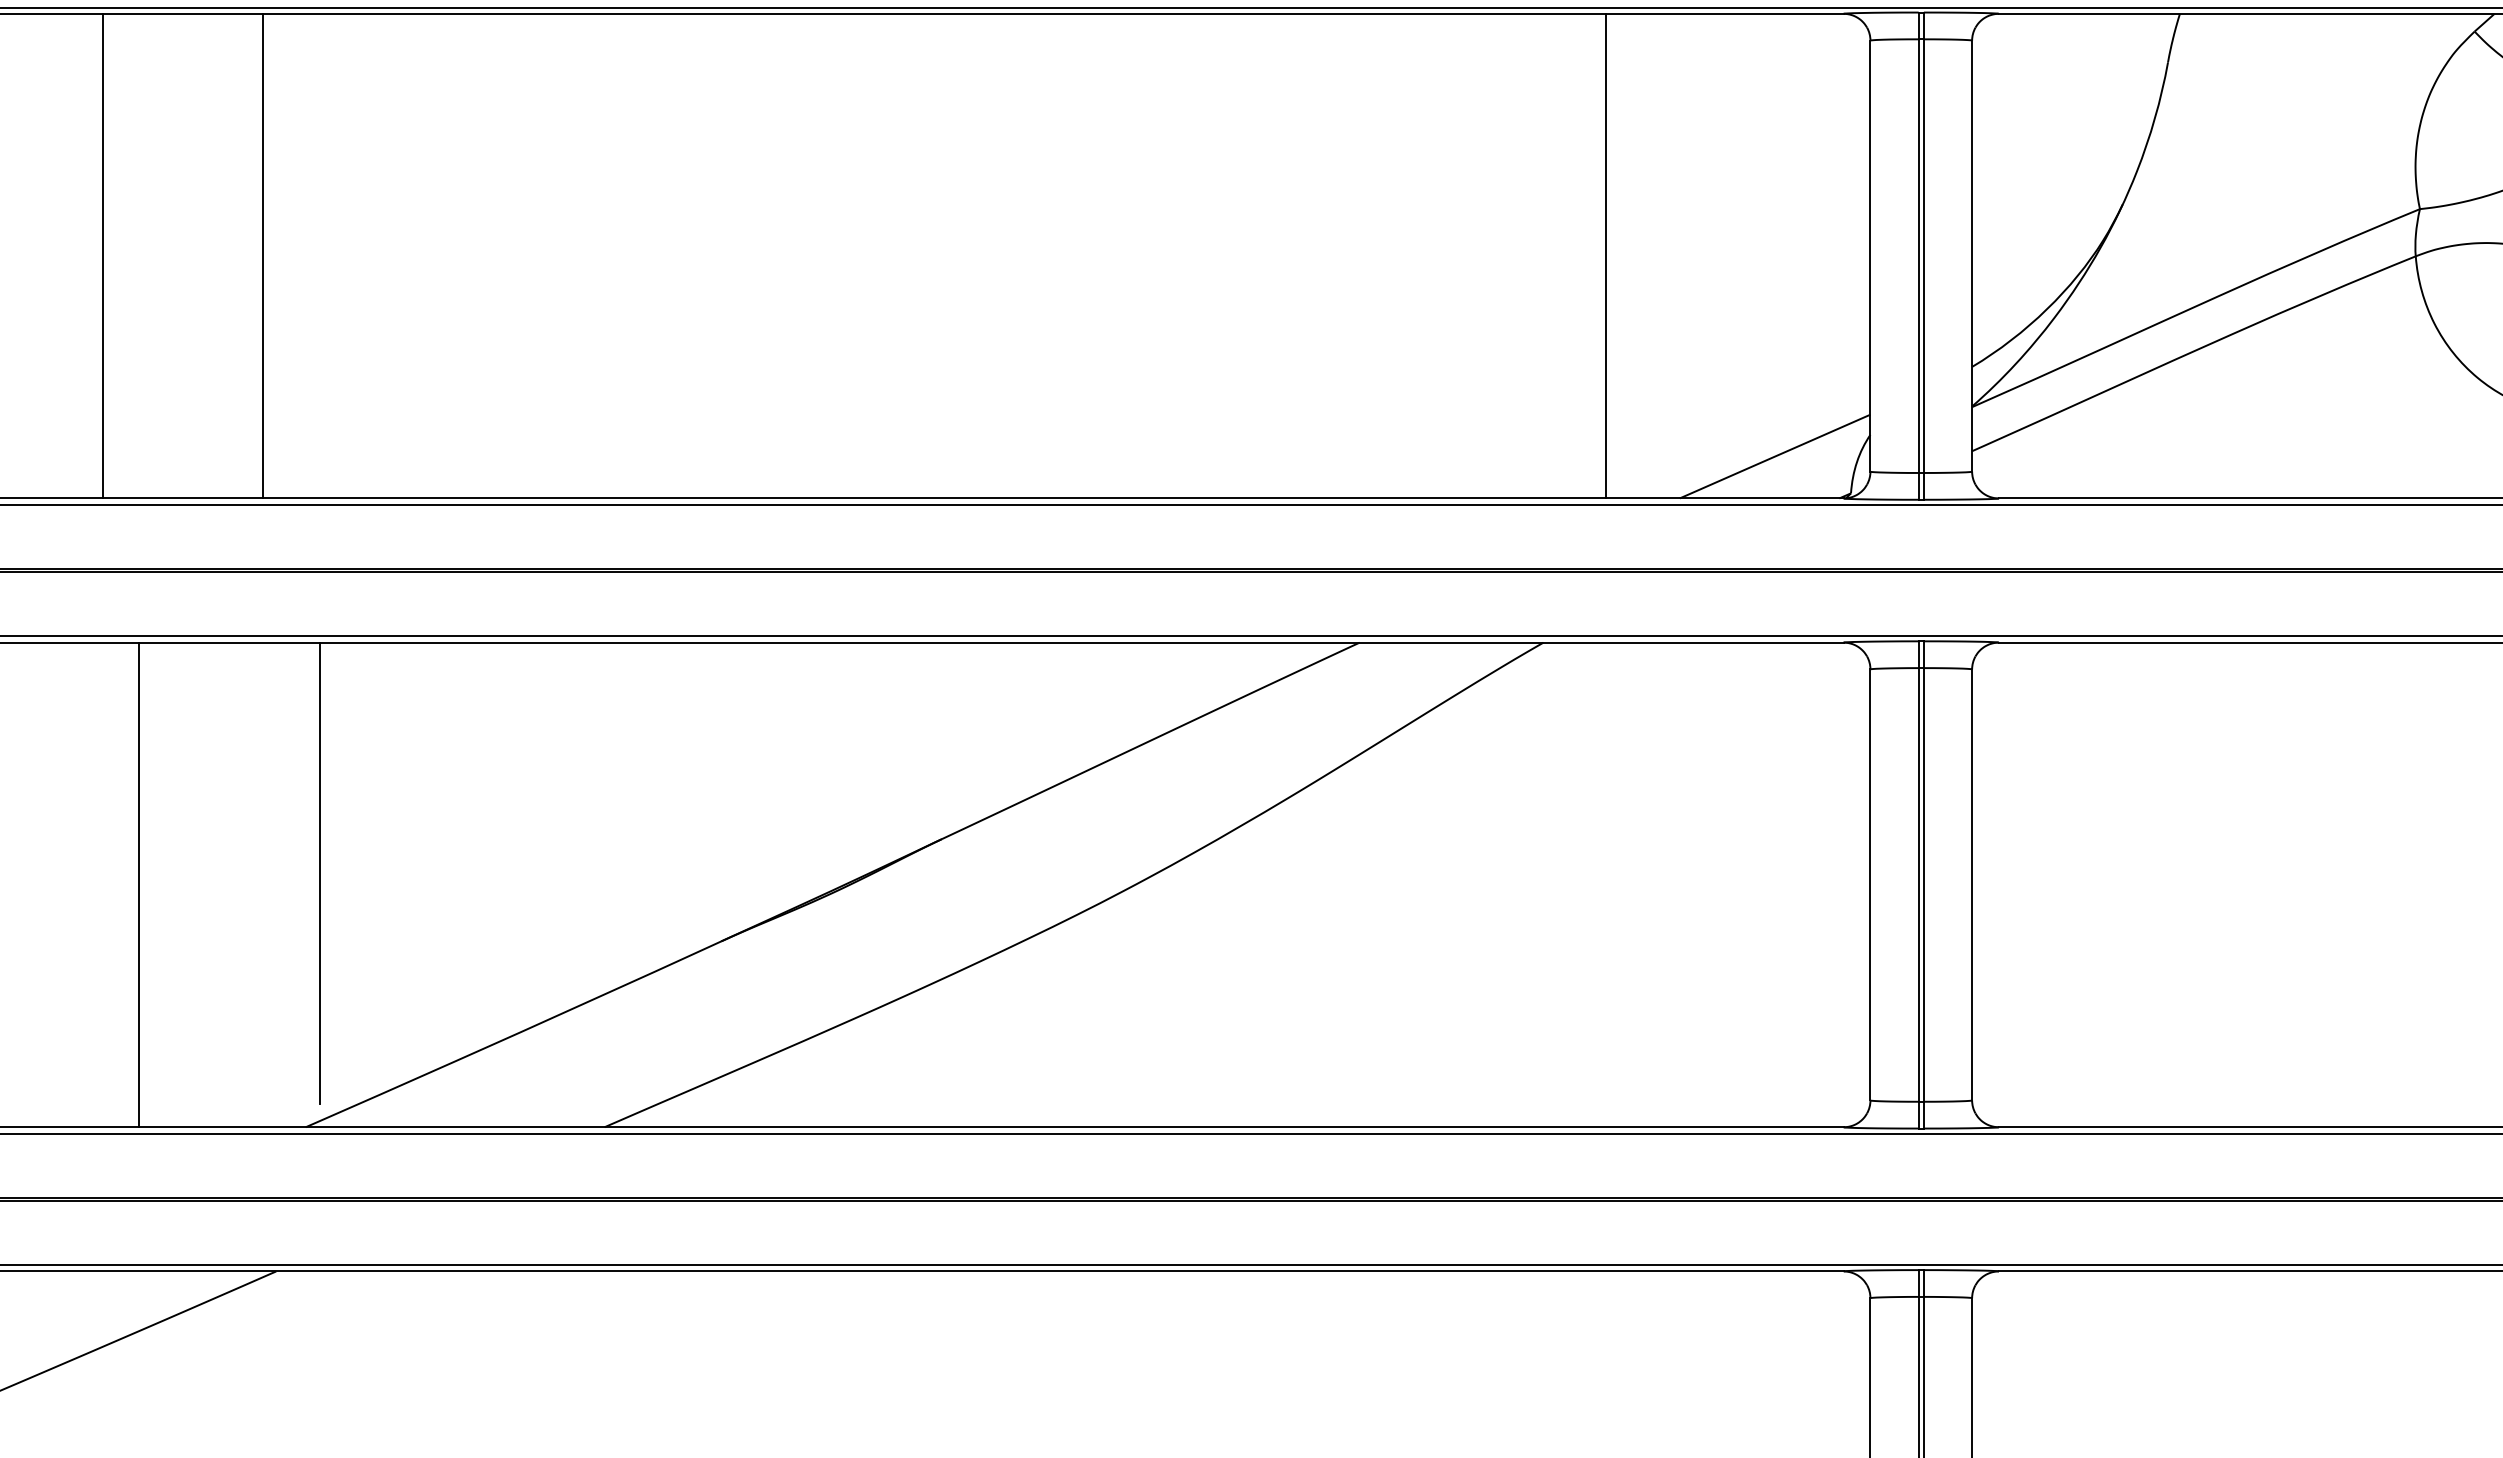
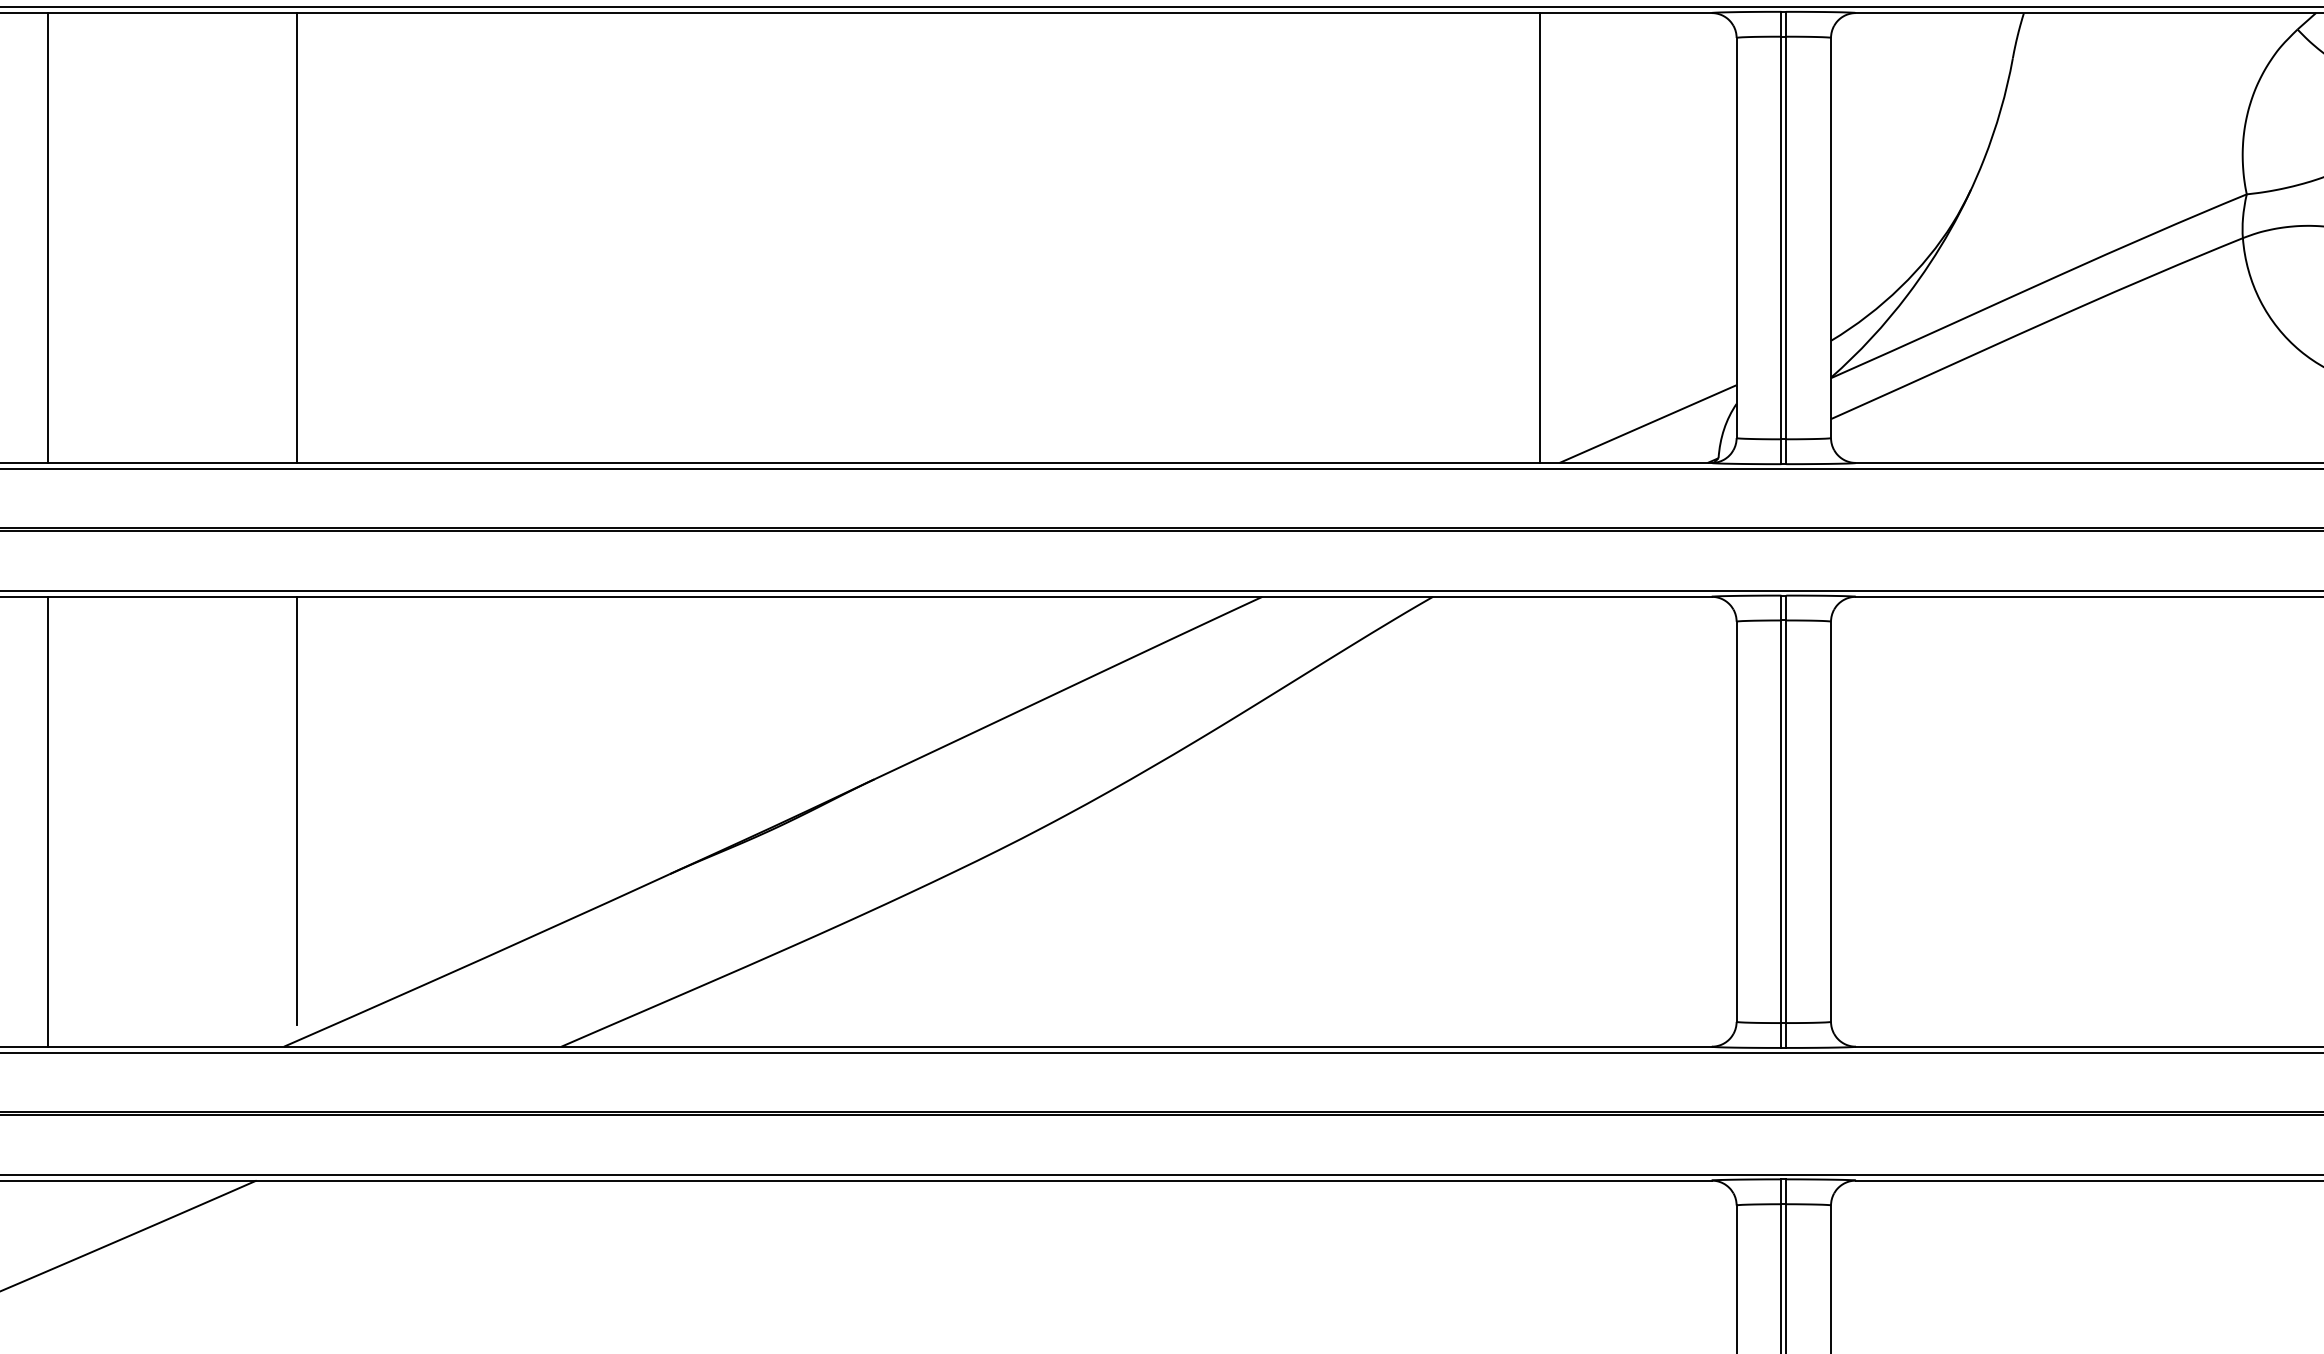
line: (102, 255) -> (47, 237), moved
line: (262, 255) -> (296, 237), moved
line: (1605, 255) -> (1539, 237), moved
line: (138, 884) -> (47, 821), moved

